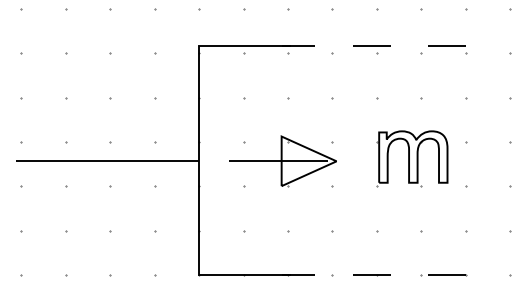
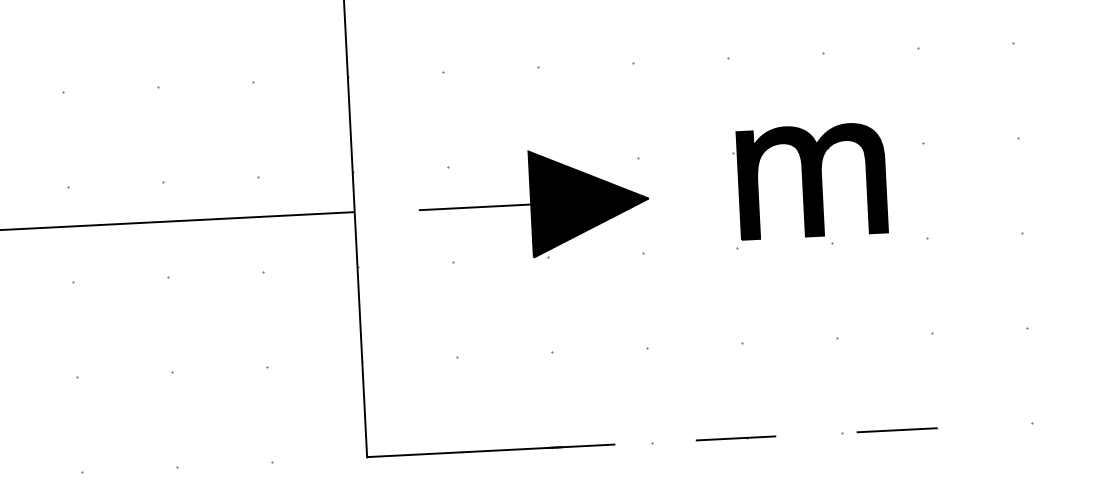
fill: (413, 156) -> (812, 179), added
fill: (308, 161) -> (588, 201), added

